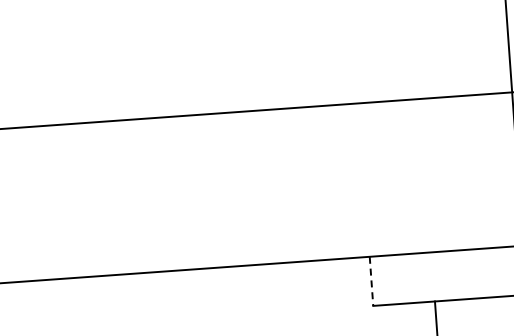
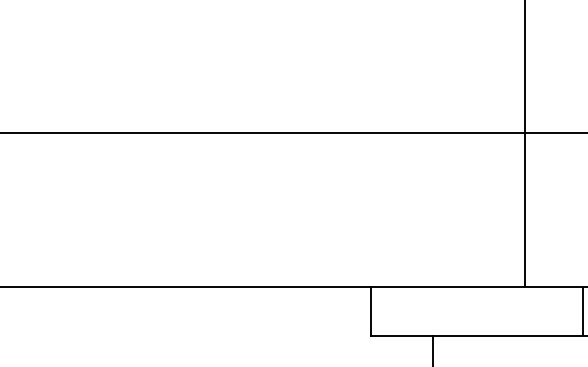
line: (371, 281) -> (371, 311), dashed -> solid

